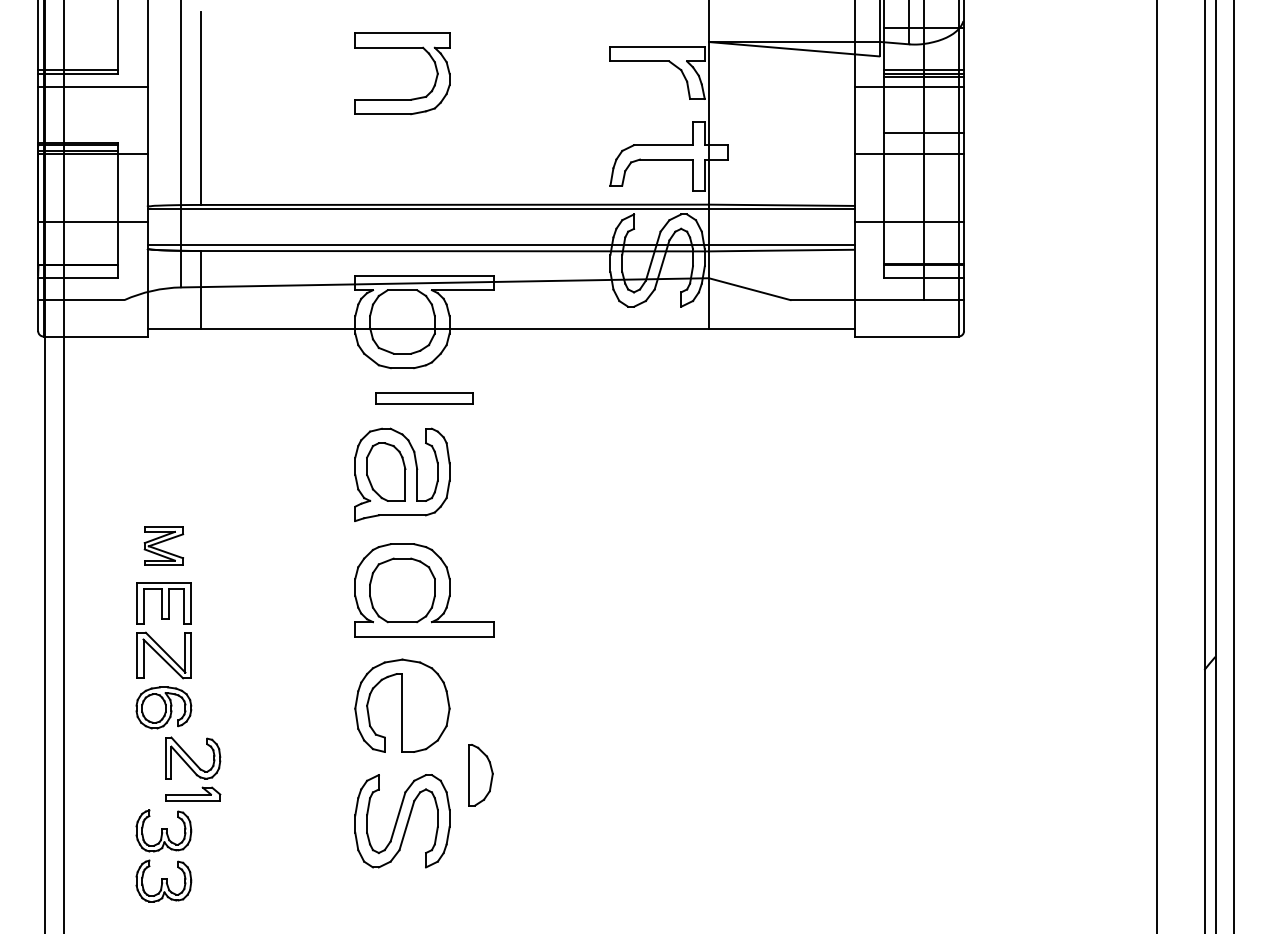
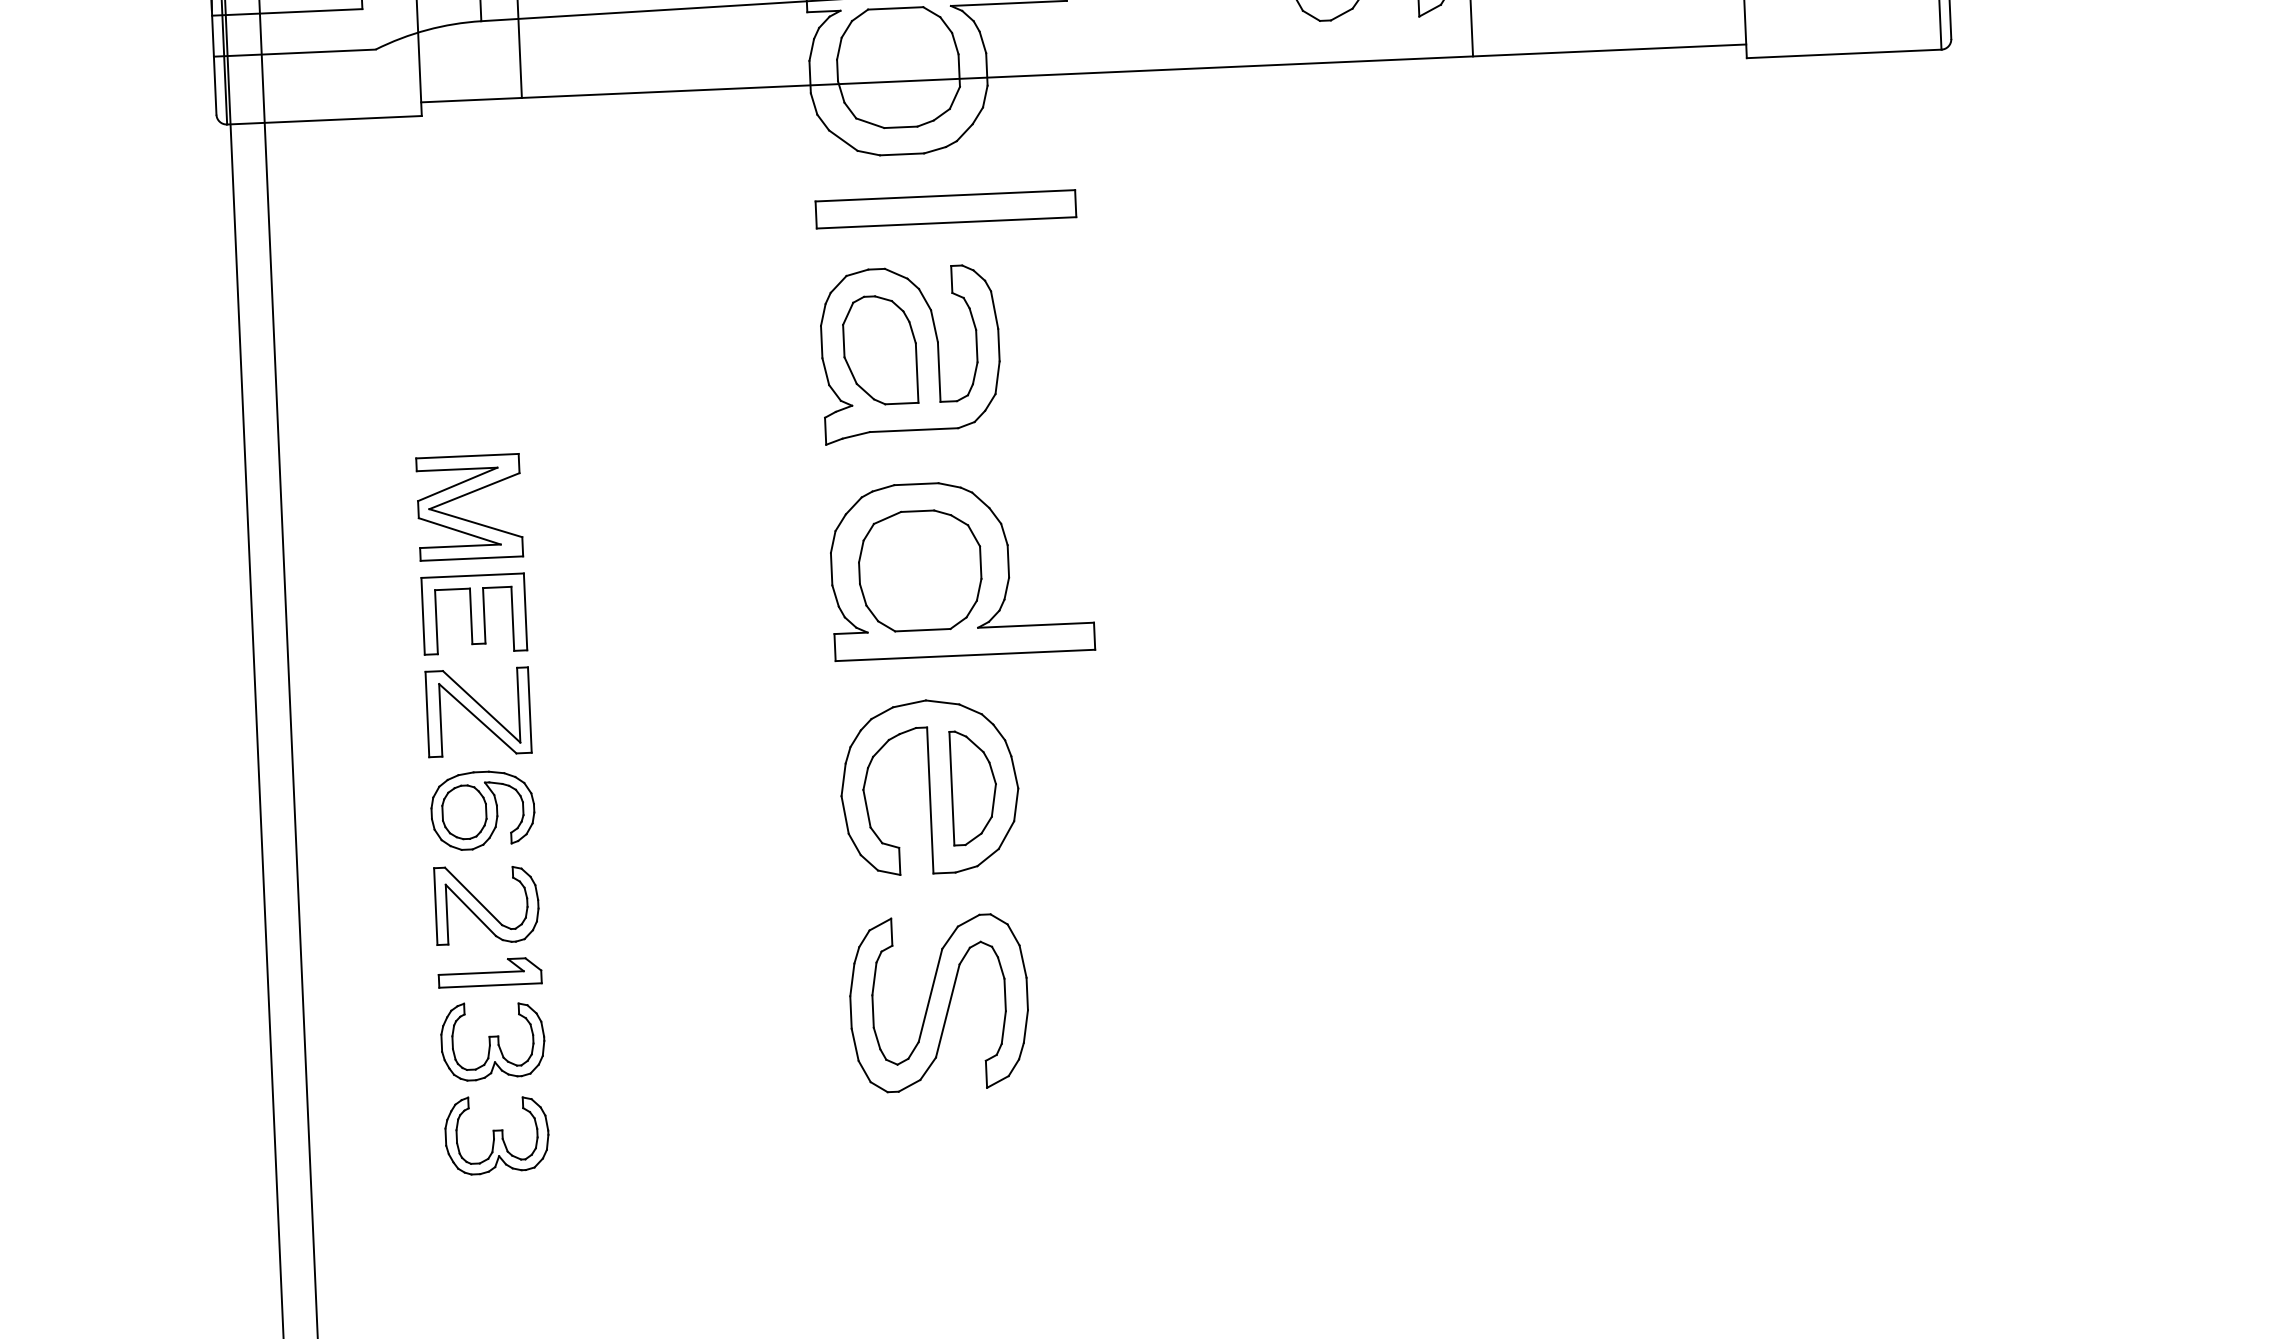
part: (424, 398) -> (945, 209), size x1.43
part: (163, 546) -> (468, 508), size x1.43
part: (193, 768) -> (488, 923), moved
part: (480, 775) -> (972, 788), moved

